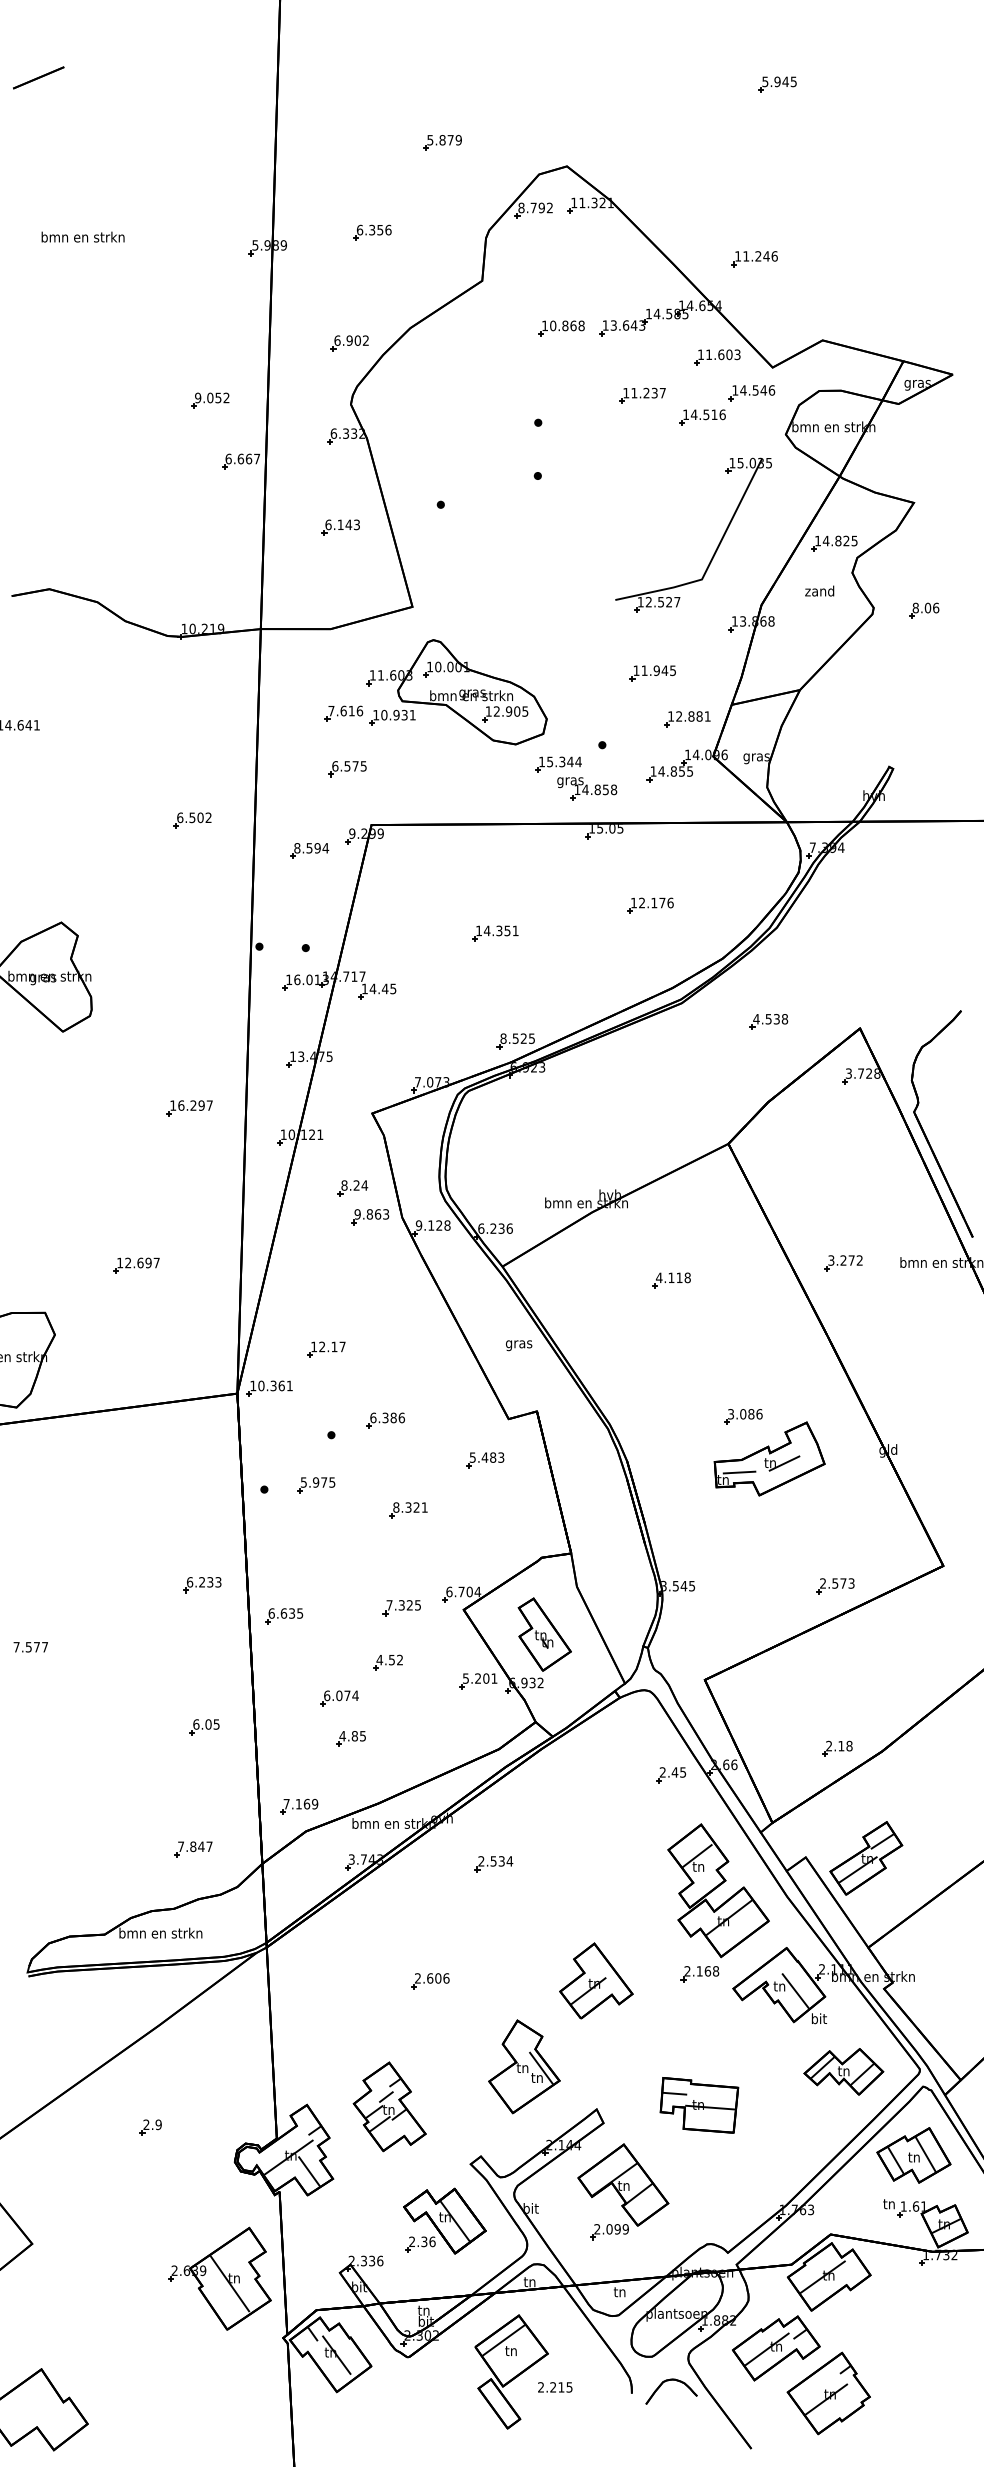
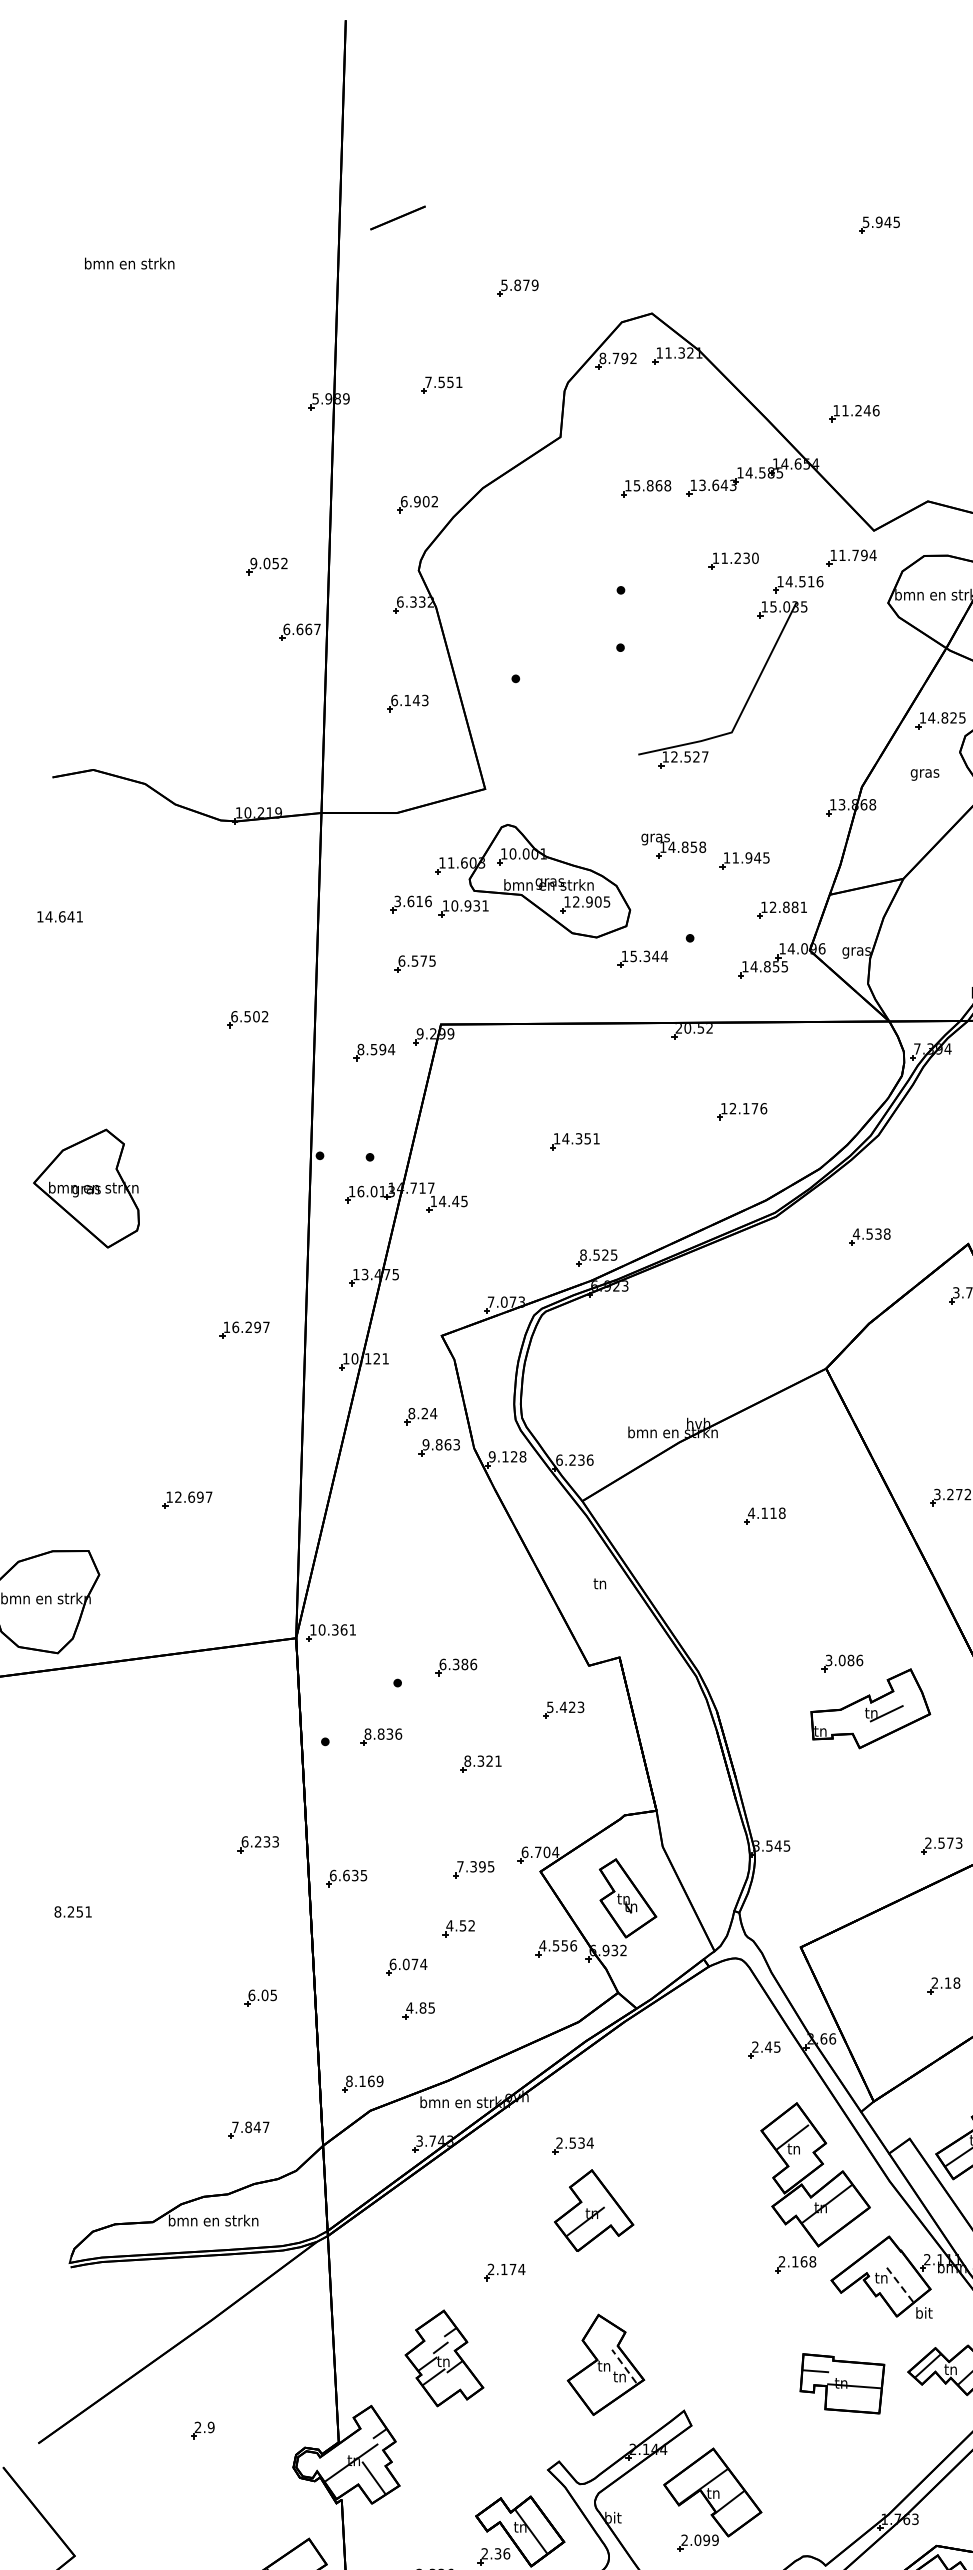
line: (38, 77) -> (397, 217), moved
text: (373, 229) -> (443, 381), 6.356 -> 7.551
text: (82, 236) -> (129, 262), moved
text: (553, 325) -> (637, 485), 10.868 -> 15.868
part: (717, 357) -> (814, 519), removed
text: (757, 390) -> (857, 555), 14.546 -> 11.794
text: (662, 392) -> (755, 557), 11.237 -> 11.230
part: (717, 545) -> (748, 695), moved
text: (819, 592) -> (924, 773), zand -> gras
text: (331, 710) -> (397, 900), 7.616 -> 3.616
part: (587, 788) -> (674, 845), moved
text: (606, 828) -> (694, 1028), 15.05 -> 20.52
text: (518, 1344) -> (599, 1585), gras -> tn
part: (326, 1349) -> (392, 1590), removed
text: (493, 1457) -> (572, 1707), 5.483 -> 5.423
line: (739, 1472) -> (838, 1723), removed
text: (317, 1482) -> (382, 1734), 5.975 -> 8.836
text: (409, 1605) -> (481, 1866), 7.325 -> 7.395
text: (30, 1647) -> (72, 1912), 7.577 -> 8.251
text: (479, 1678) -> (557, 1945), 5.201 -> 4.556
part: (837, 1748) -> (943, 1985), moved
text: (286, 1803) -> (349, 2080), 7.169 -> 8.169
text: (438, 1978) -> (513, 2269), 2.606 -> 2.174
part: (596, 1980) -> (594, 2210), moved
line: (795, 1991) -> (898, 2283), solid -> dashed
line: (541, 2067) -> (624, 2365), solid -> dashed
part: (699, 2105) -> (842, 2383), moved
part: (389, 2106) -> (444, 2358), moved

